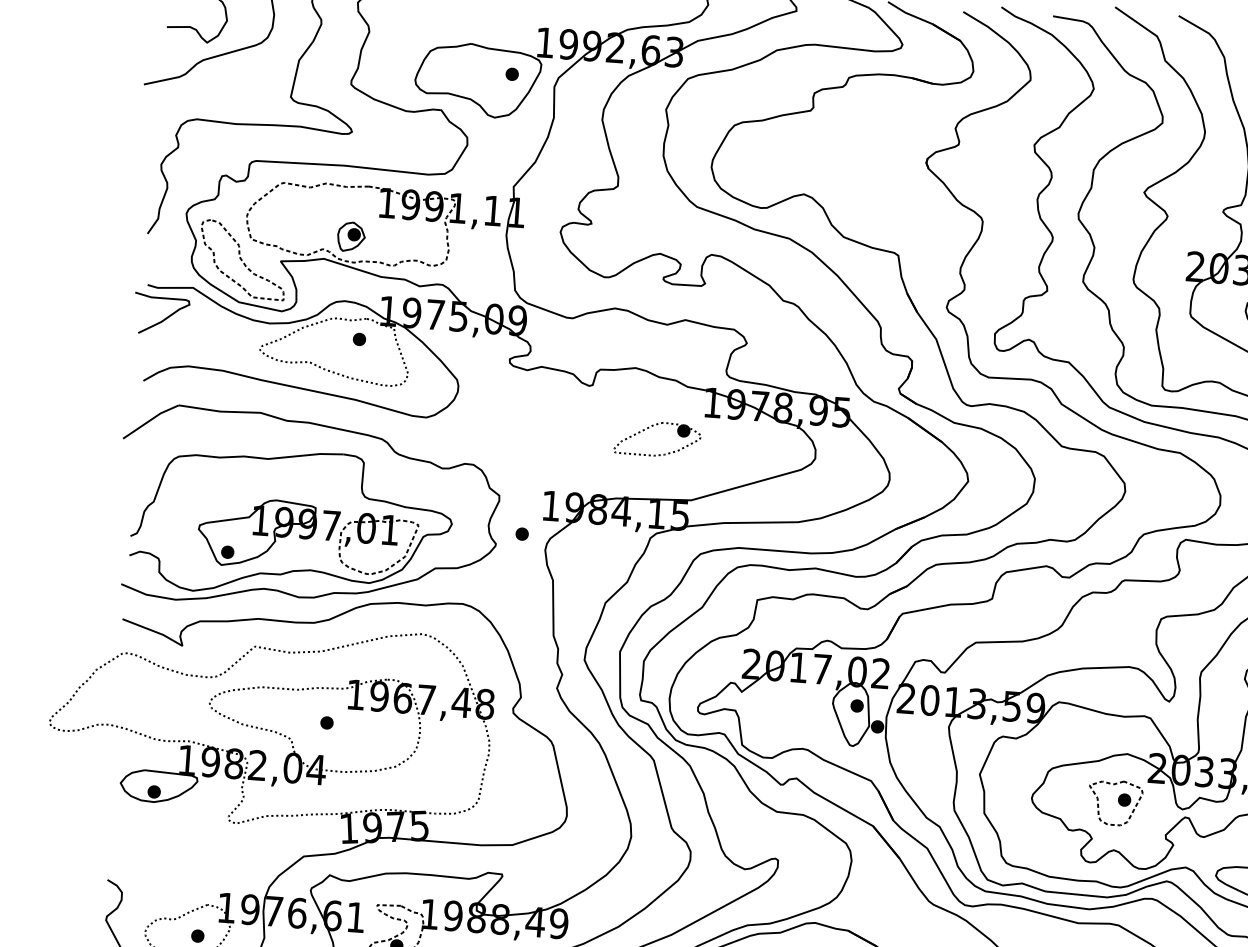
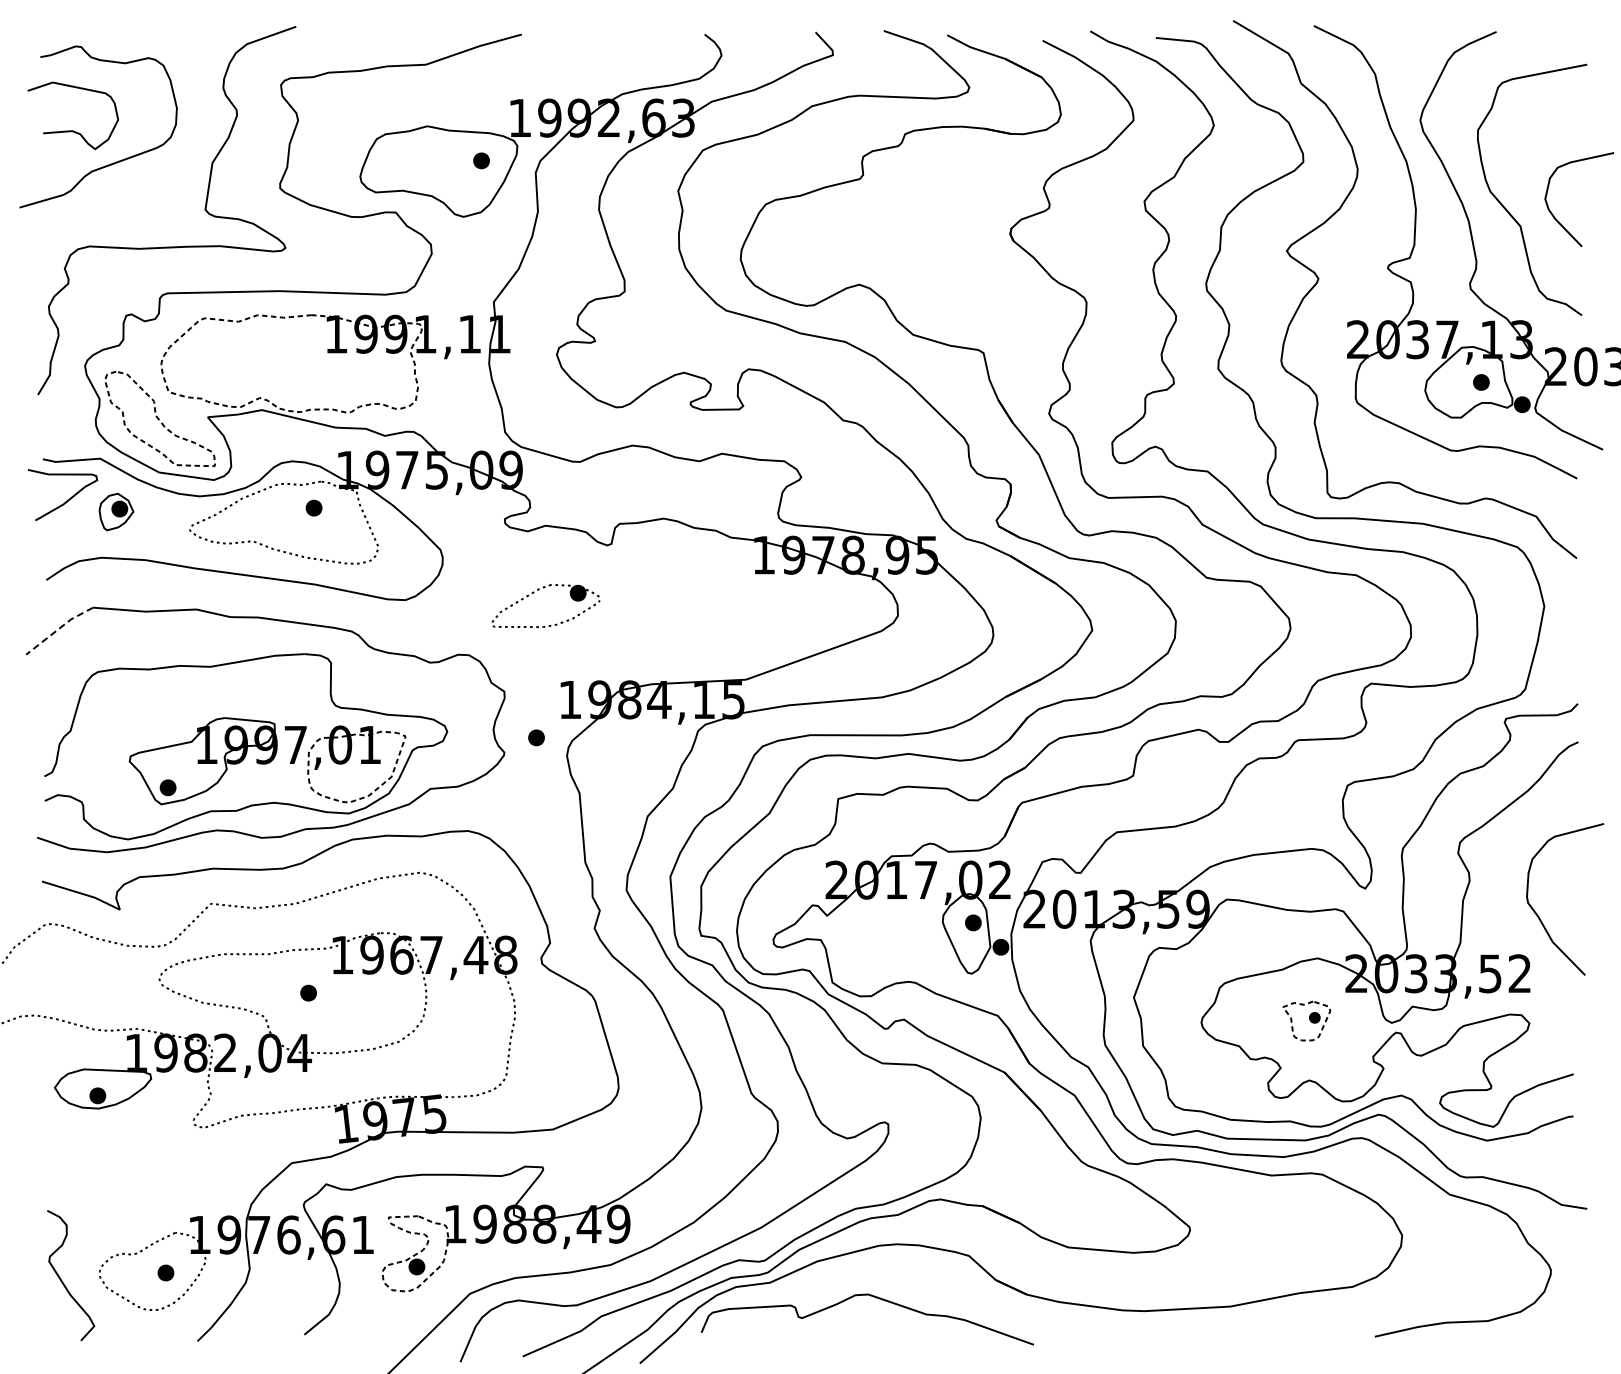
part: (351, 236) -> (116, 511), moved
line: (150, 420) -> (58, 629), solid -> dashed
part: (652, 426) -> (538, 590), moved
part: (1115, 802) -> (1306, 1020), size x0.7

